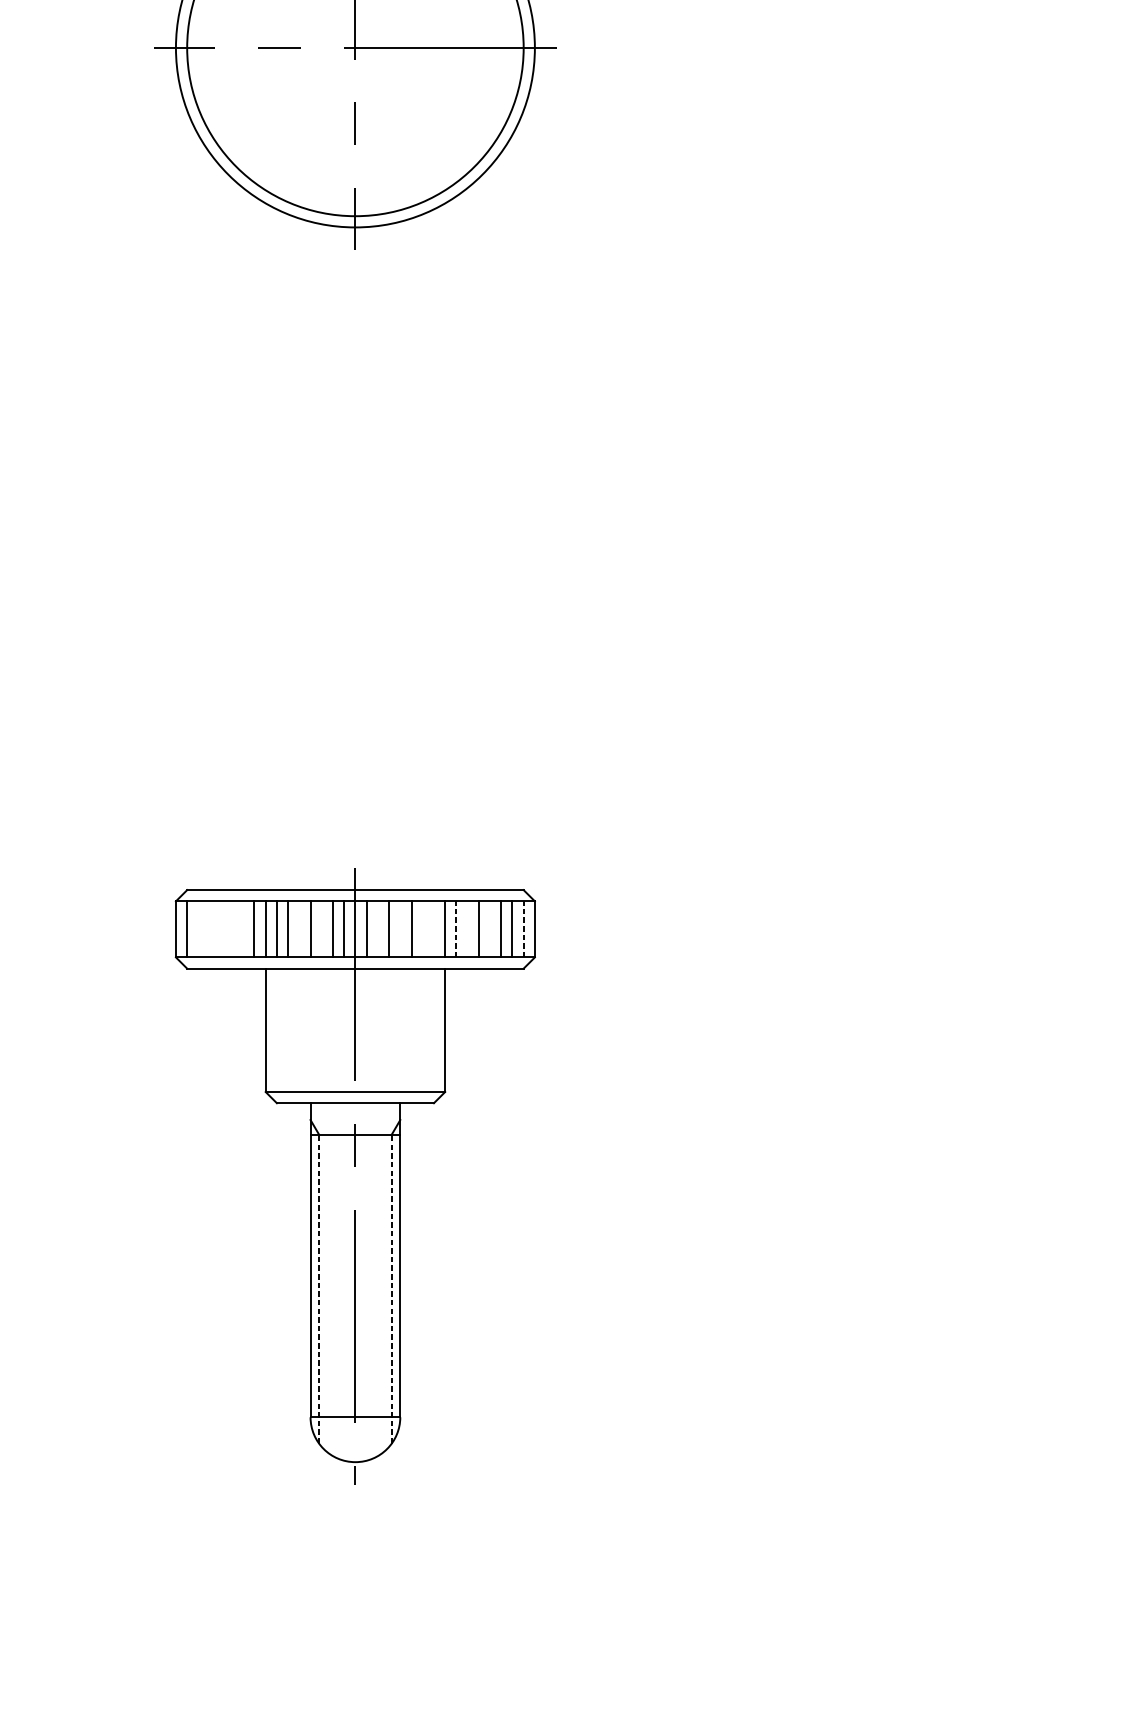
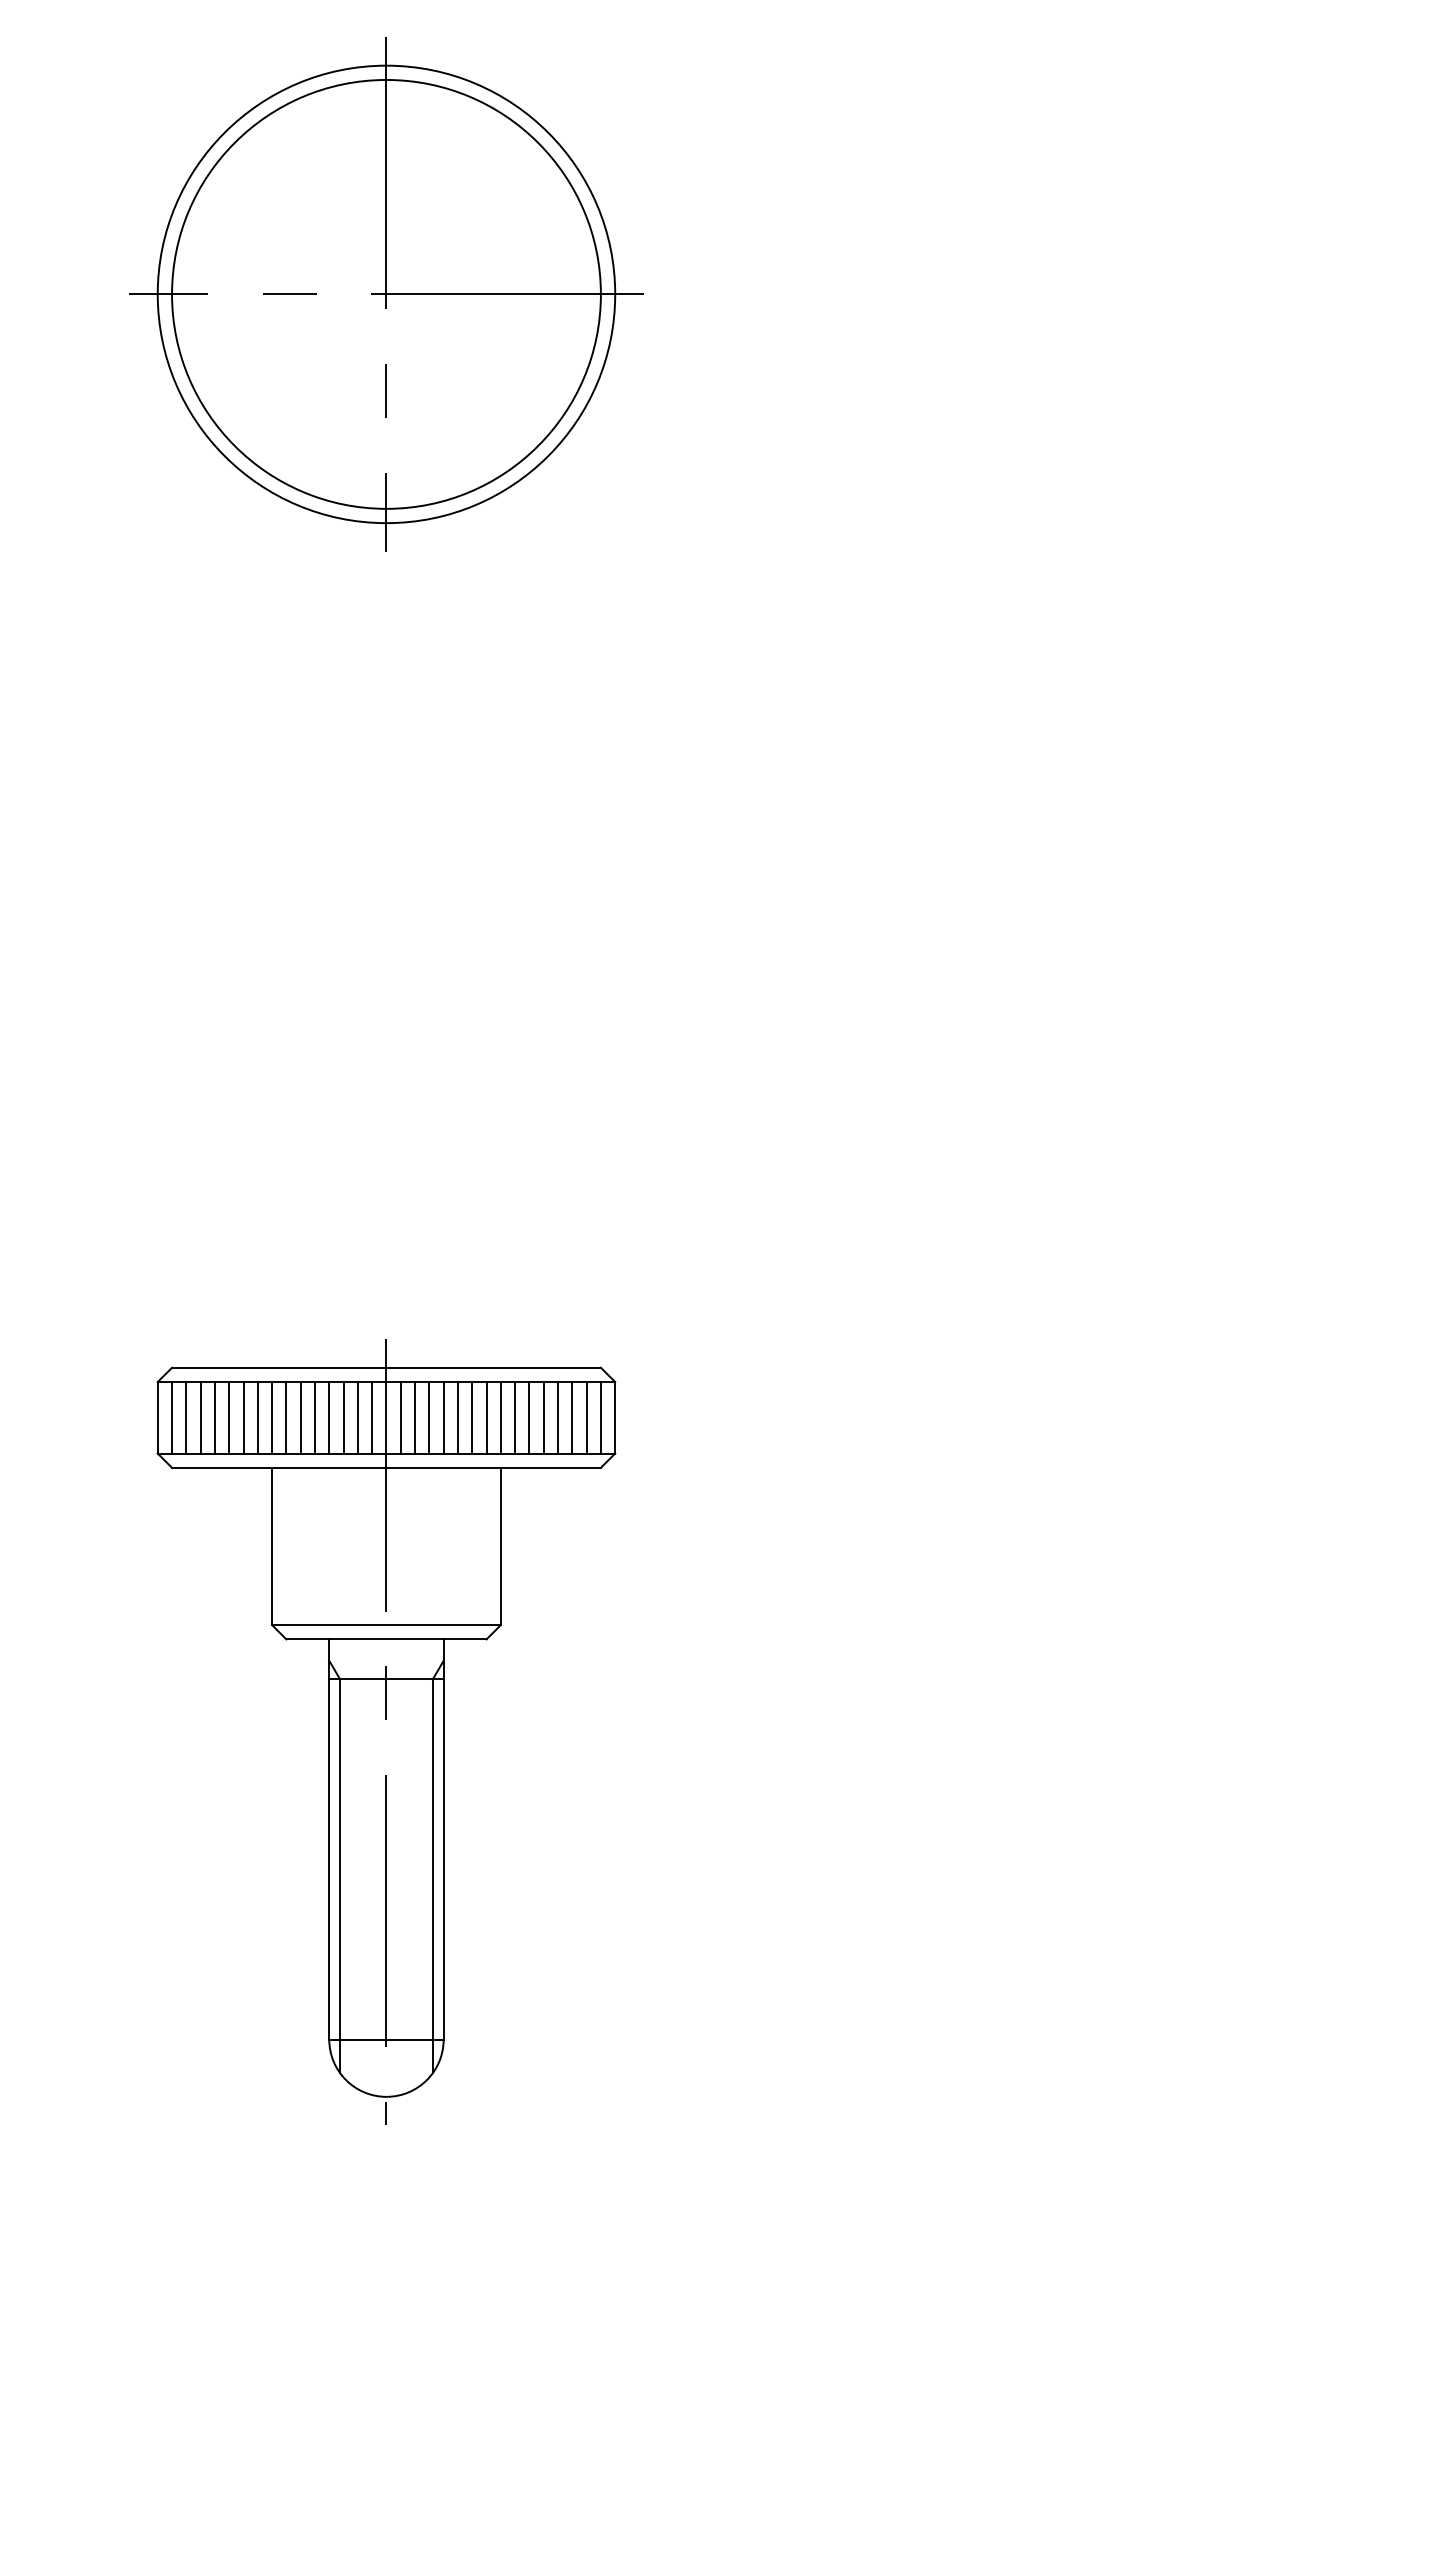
line: (198, 929) -> (186, 1417), added
line: (209, 929) -> (200, 1417), added
line: (220, 929) -> (214, 1417), added
line: (232, 929) -> (229, 1417), added
line: (243, 929) -> (243, 1417), added
line: (299, 929) -> (315, 1417), added
line: (321, 929) -> (343, 1417), added
line: (378, 929) -> (415, 1417), added
line: (400, 929) -> (443, 1417), added
line: (422, 929) -> (472, 1417), added
line: (433, 929) -> (486, 1417), added
line: (456, 929) -> (515, 1417), dashed -> solid
line: (467, 929) -> (529, 1417), added
line: (490, 929) -> (558, 1417), added
line: (523, 929) -> (600, 1417), dashed -> solid
line: (319, 1289) -> (340, 1876), dashed -> solid
line: (391, 1289) -> (432, 1876), dashed -> solid

